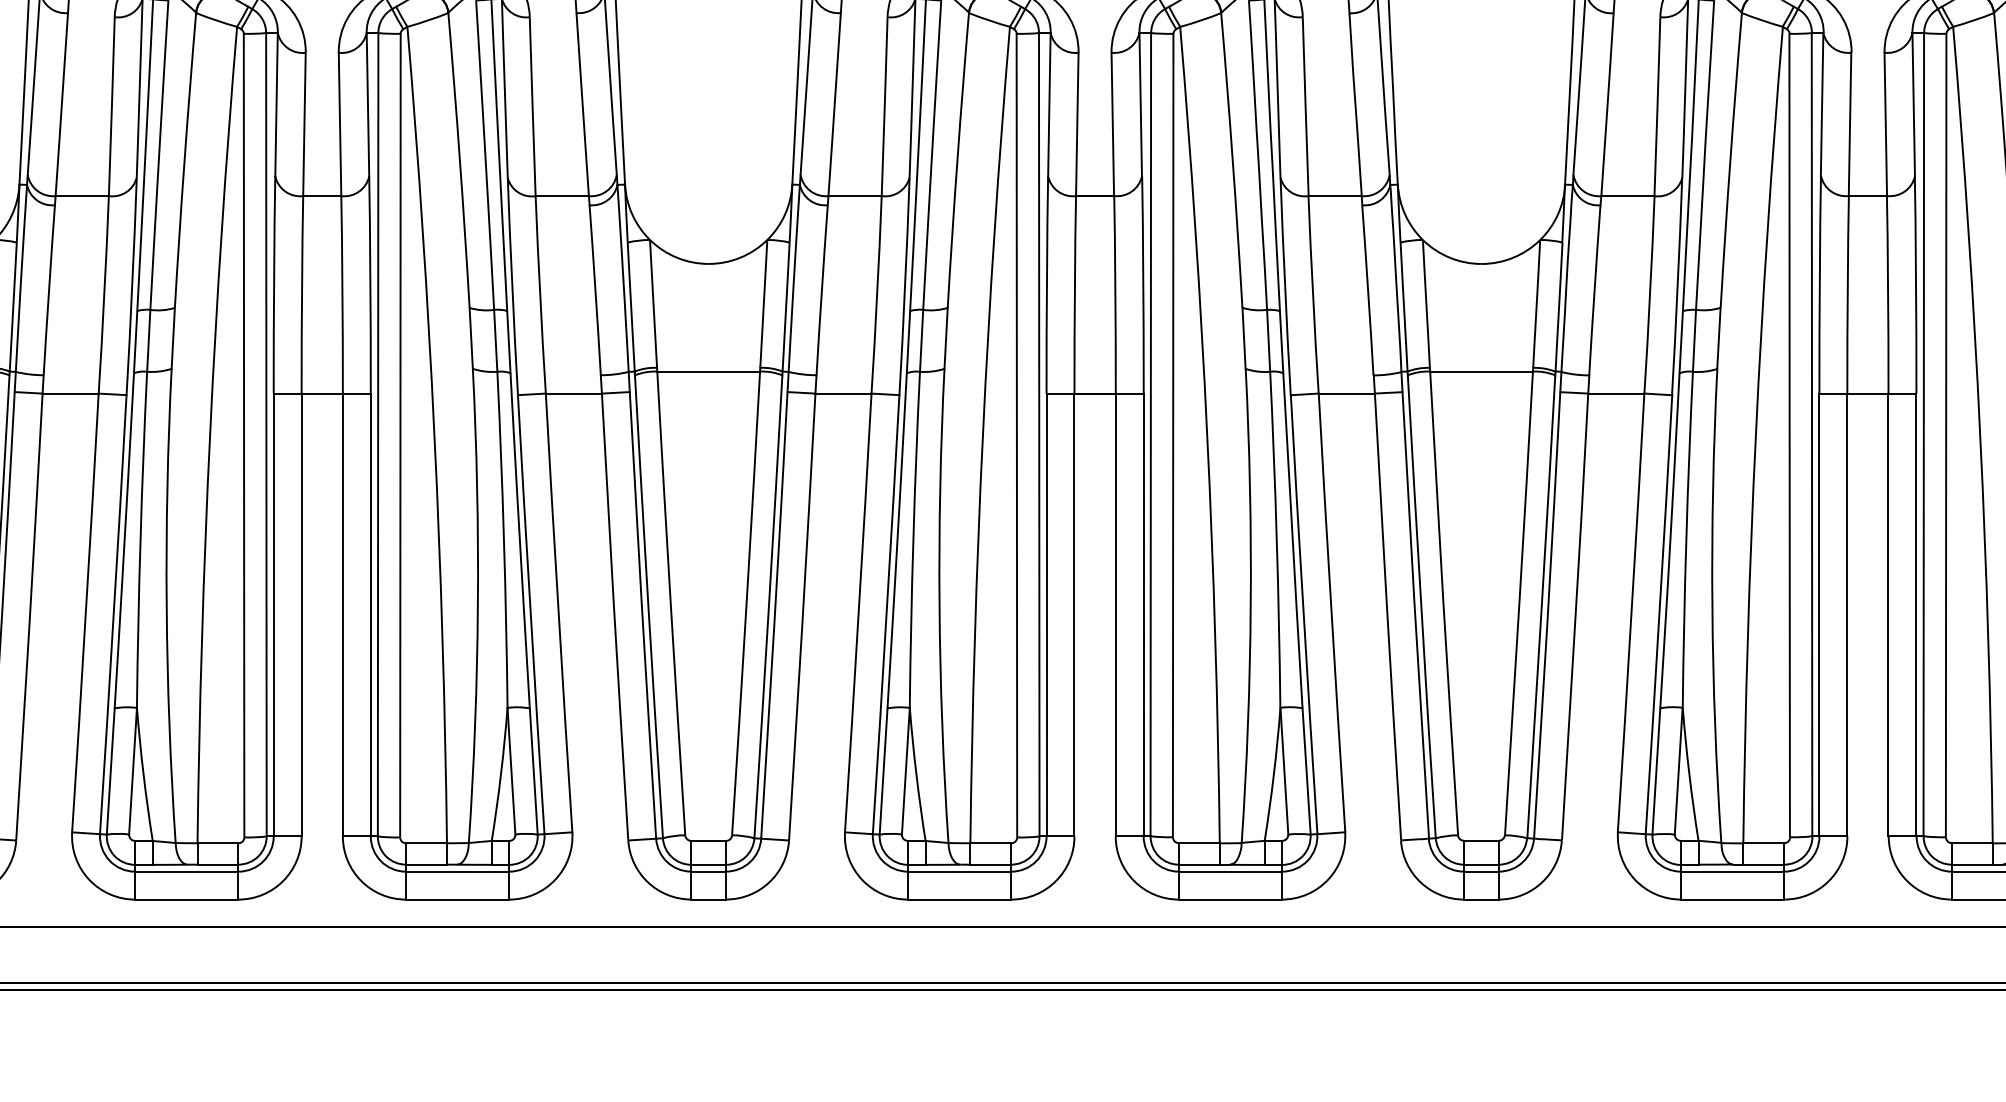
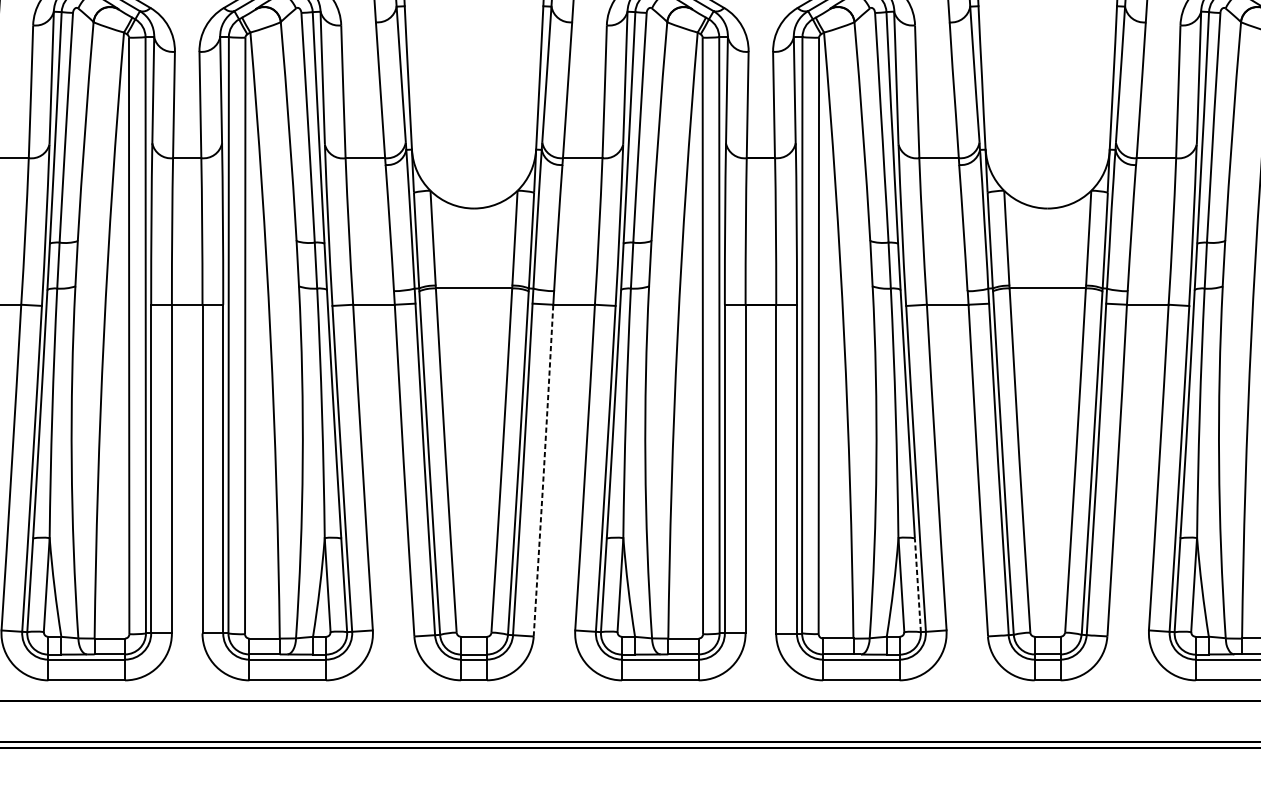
line: (802, 616) -> (543, 470), solid -> dashed
line: (1306, 770) -> (917, 584), solid -> dashed

